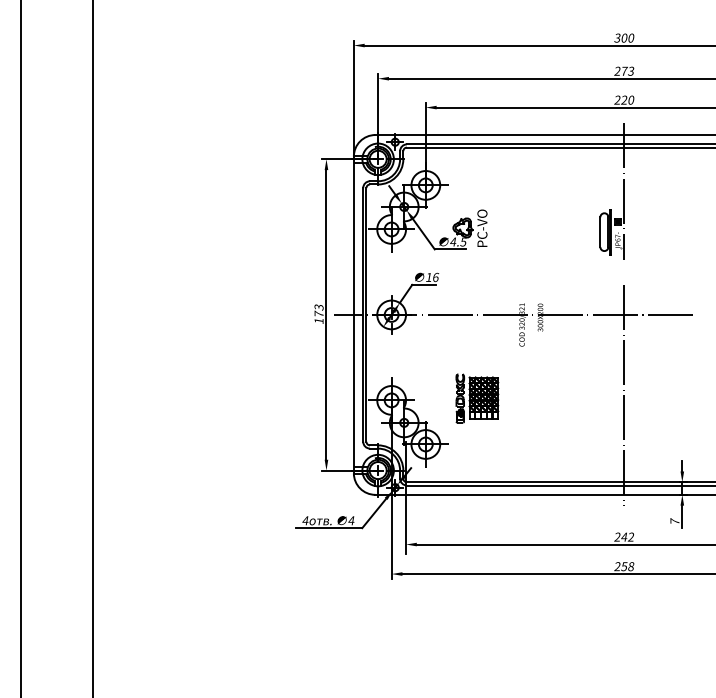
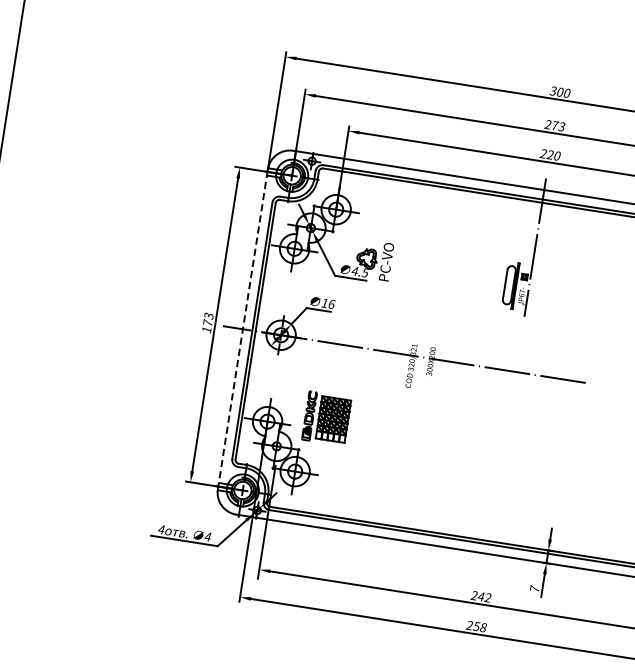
line: (353, 314) -> (242, 328), solid -> dashed
line: (623, 395) -> (502, 453), removed
part: (477, 398) -> (326, 418), moved

